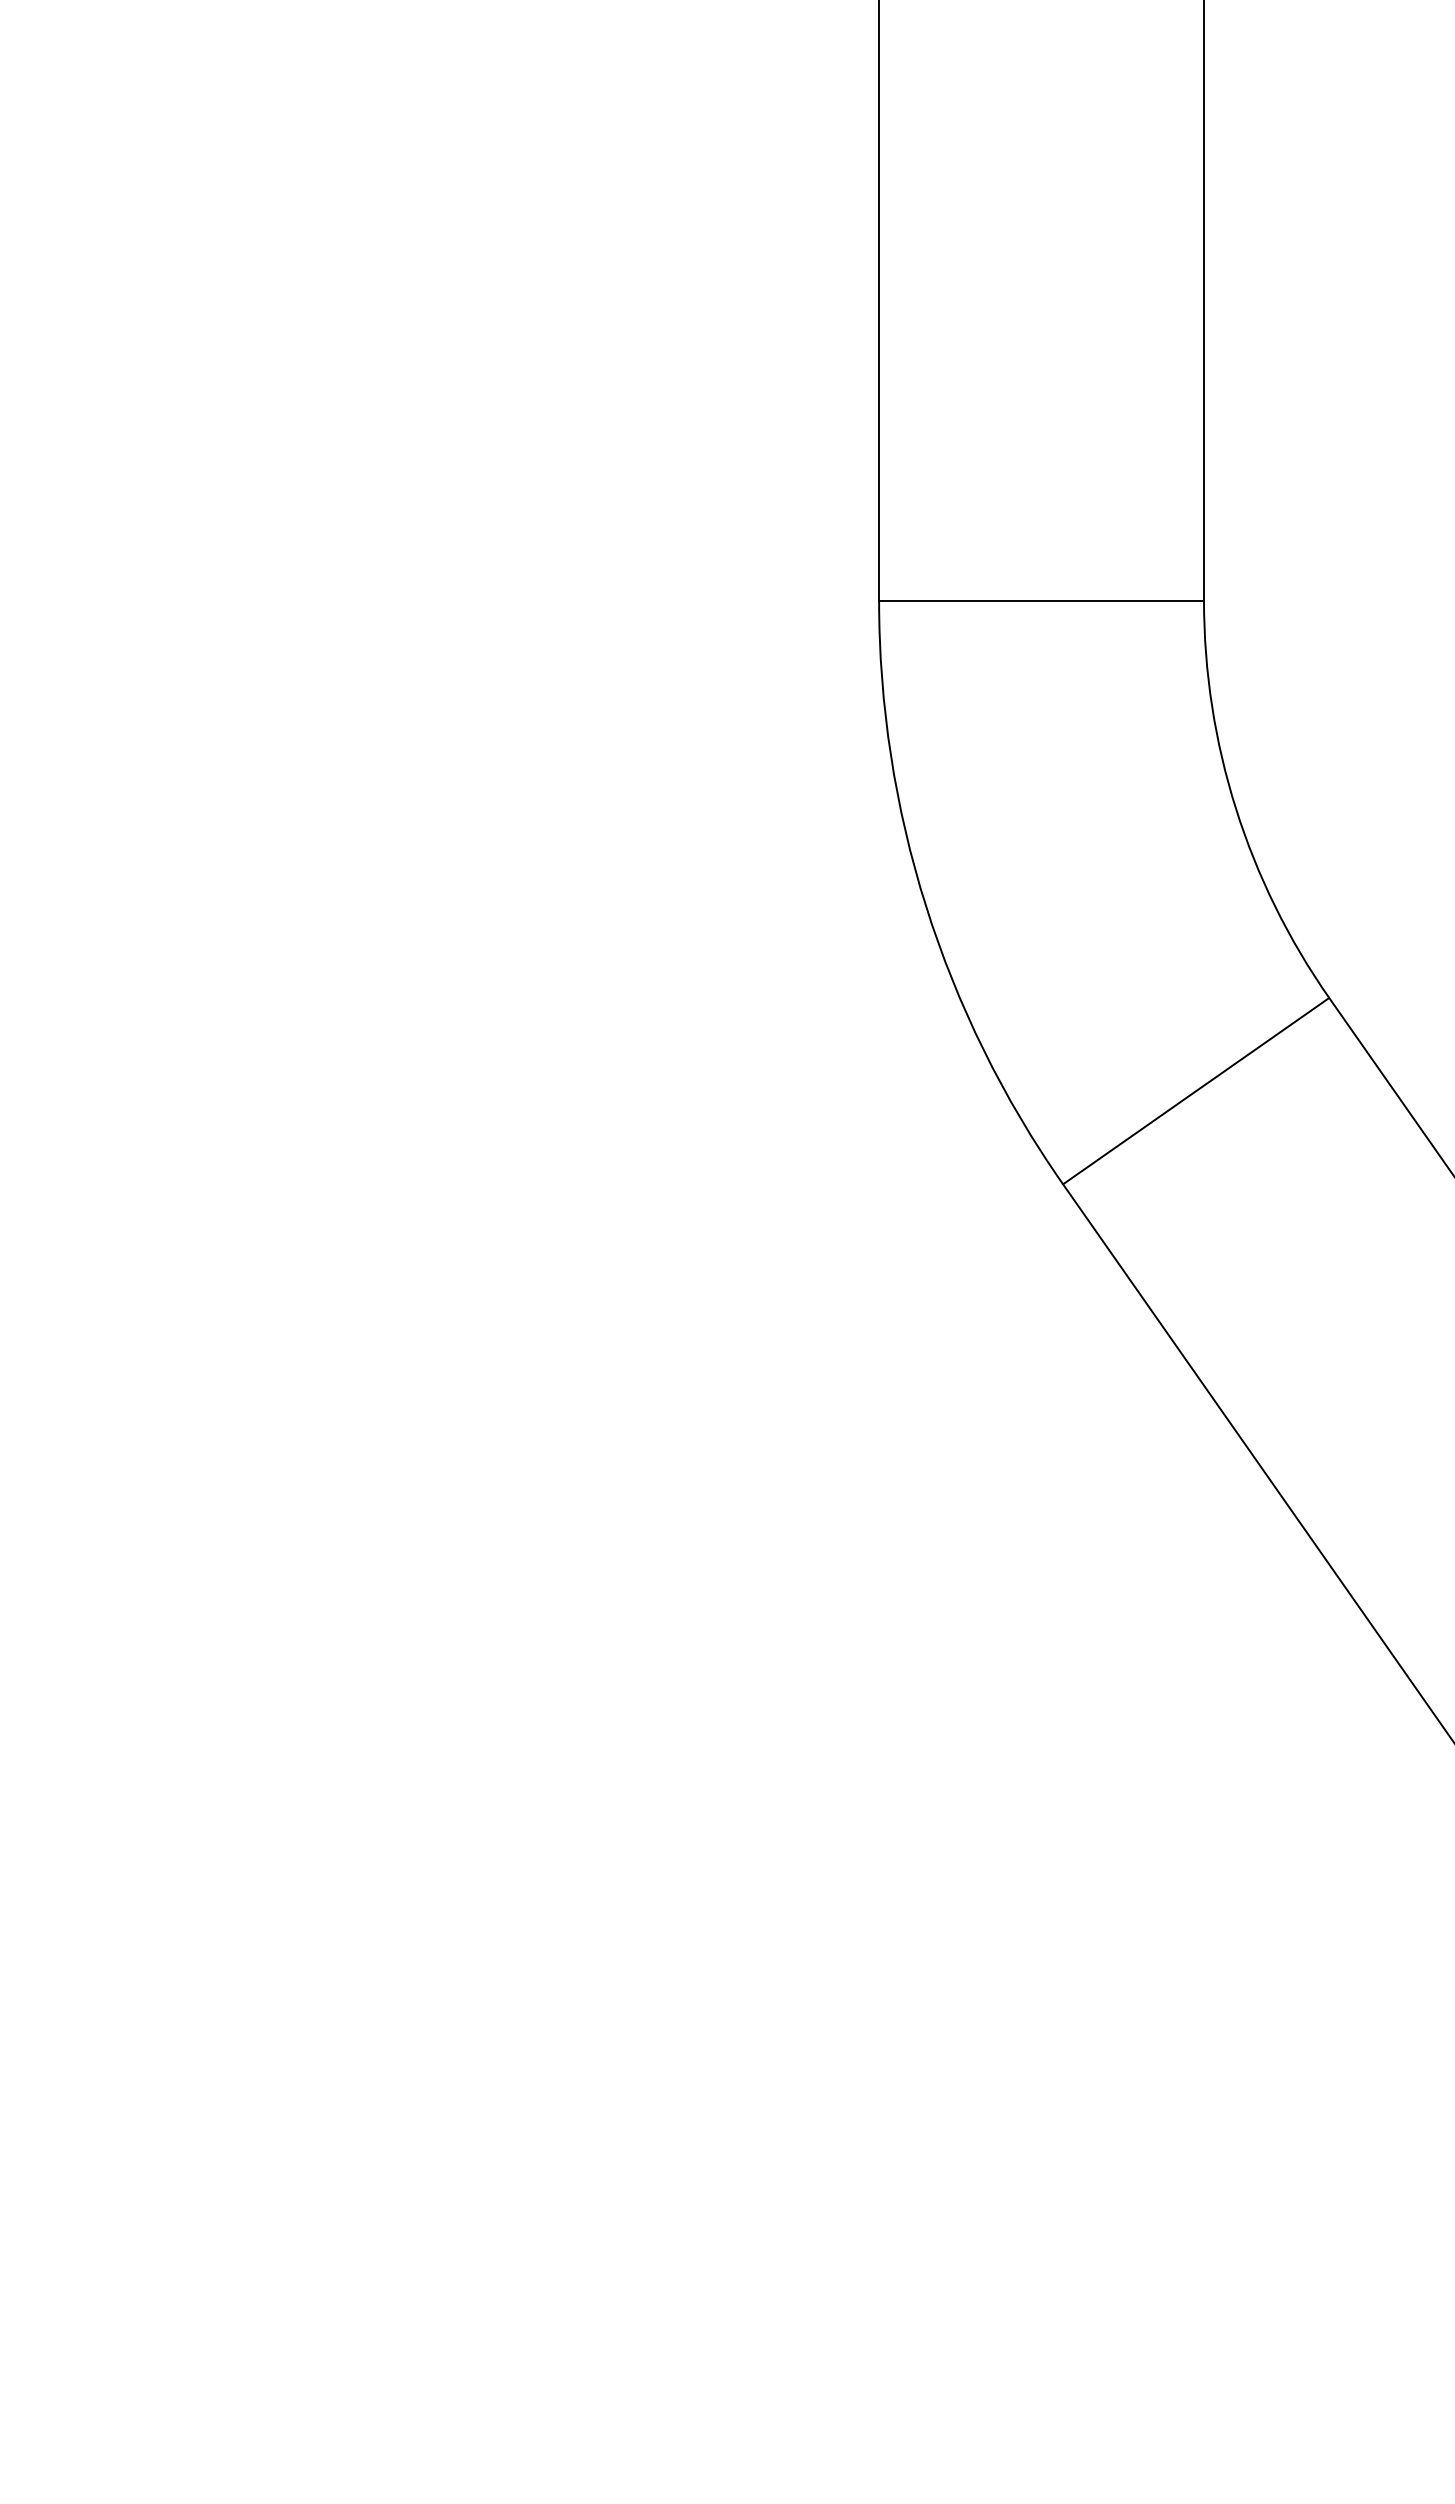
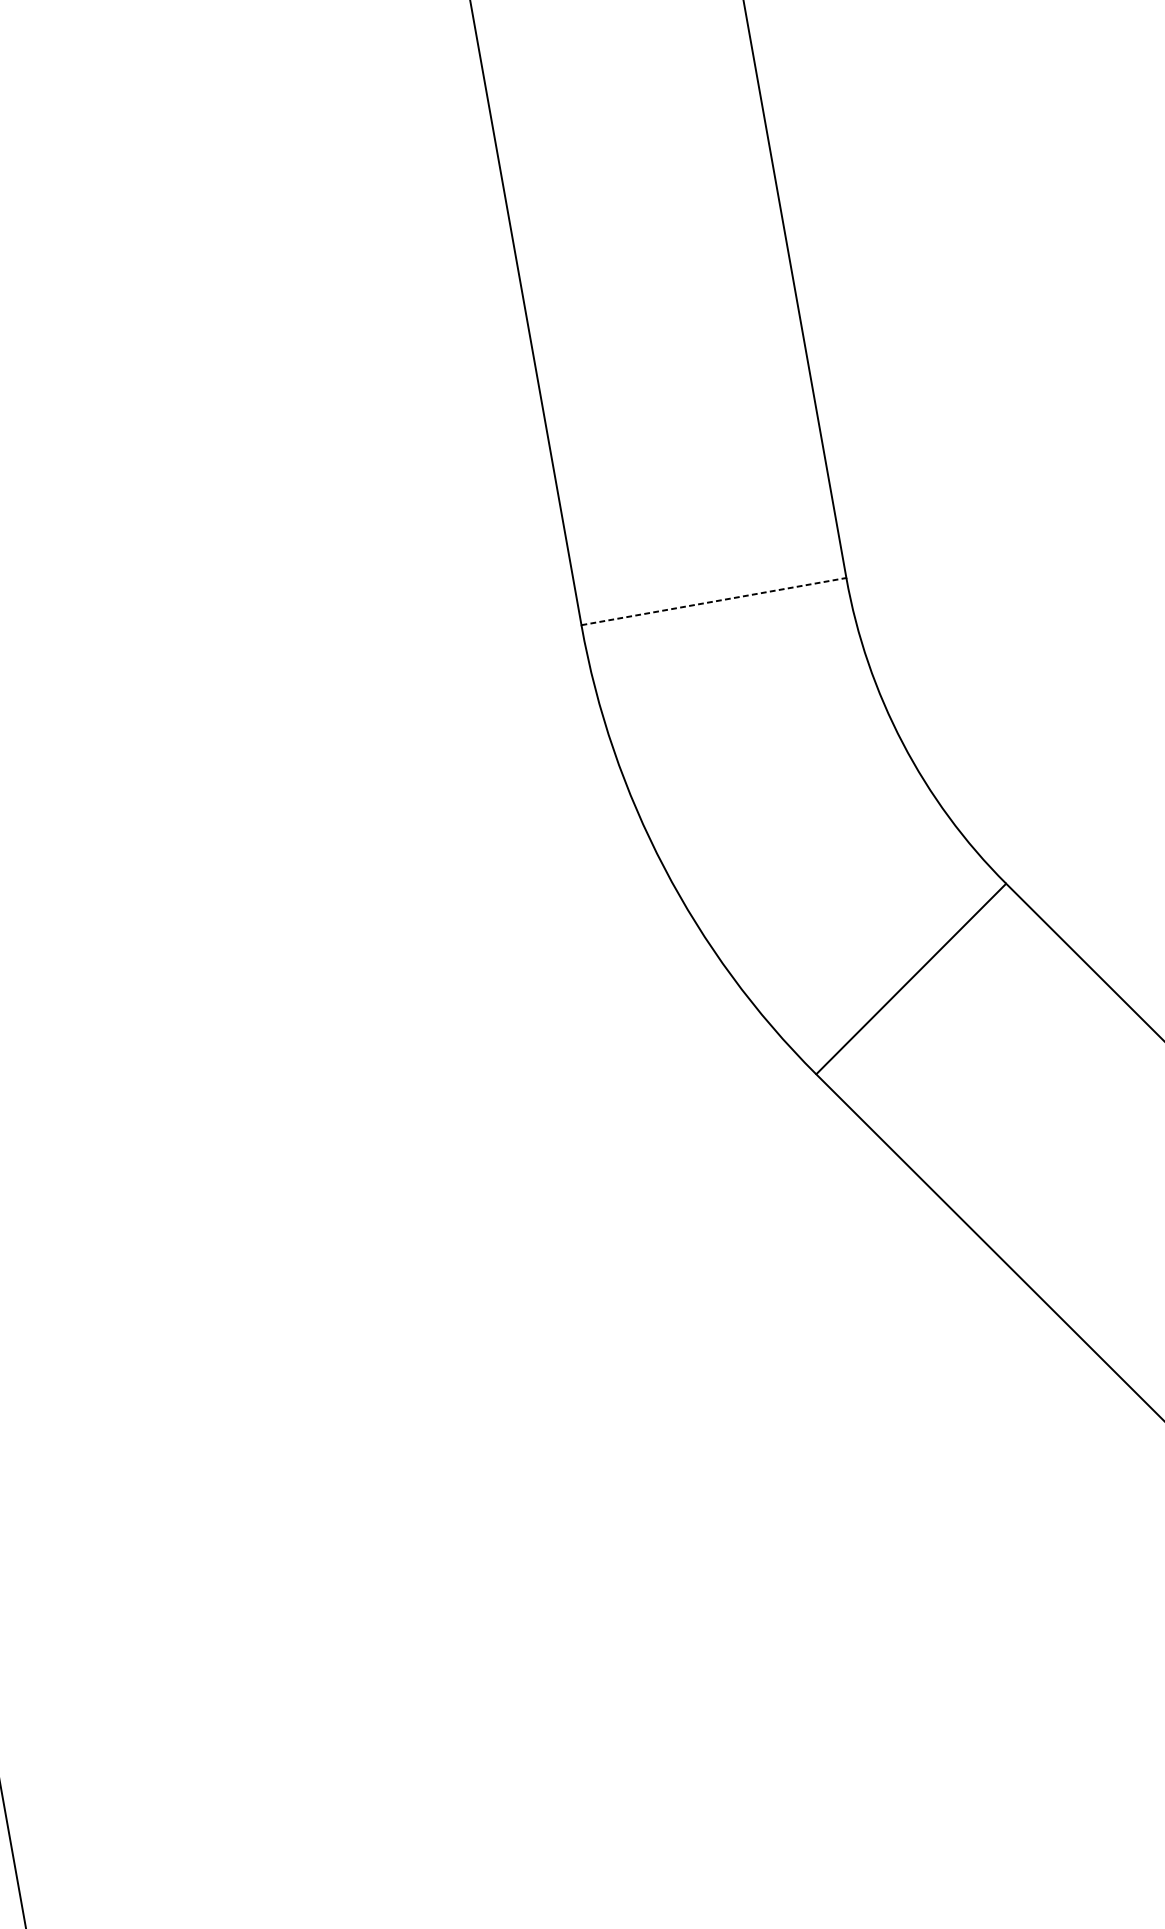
line: (1042, 600) -> (714, 601), solid -> dashed

